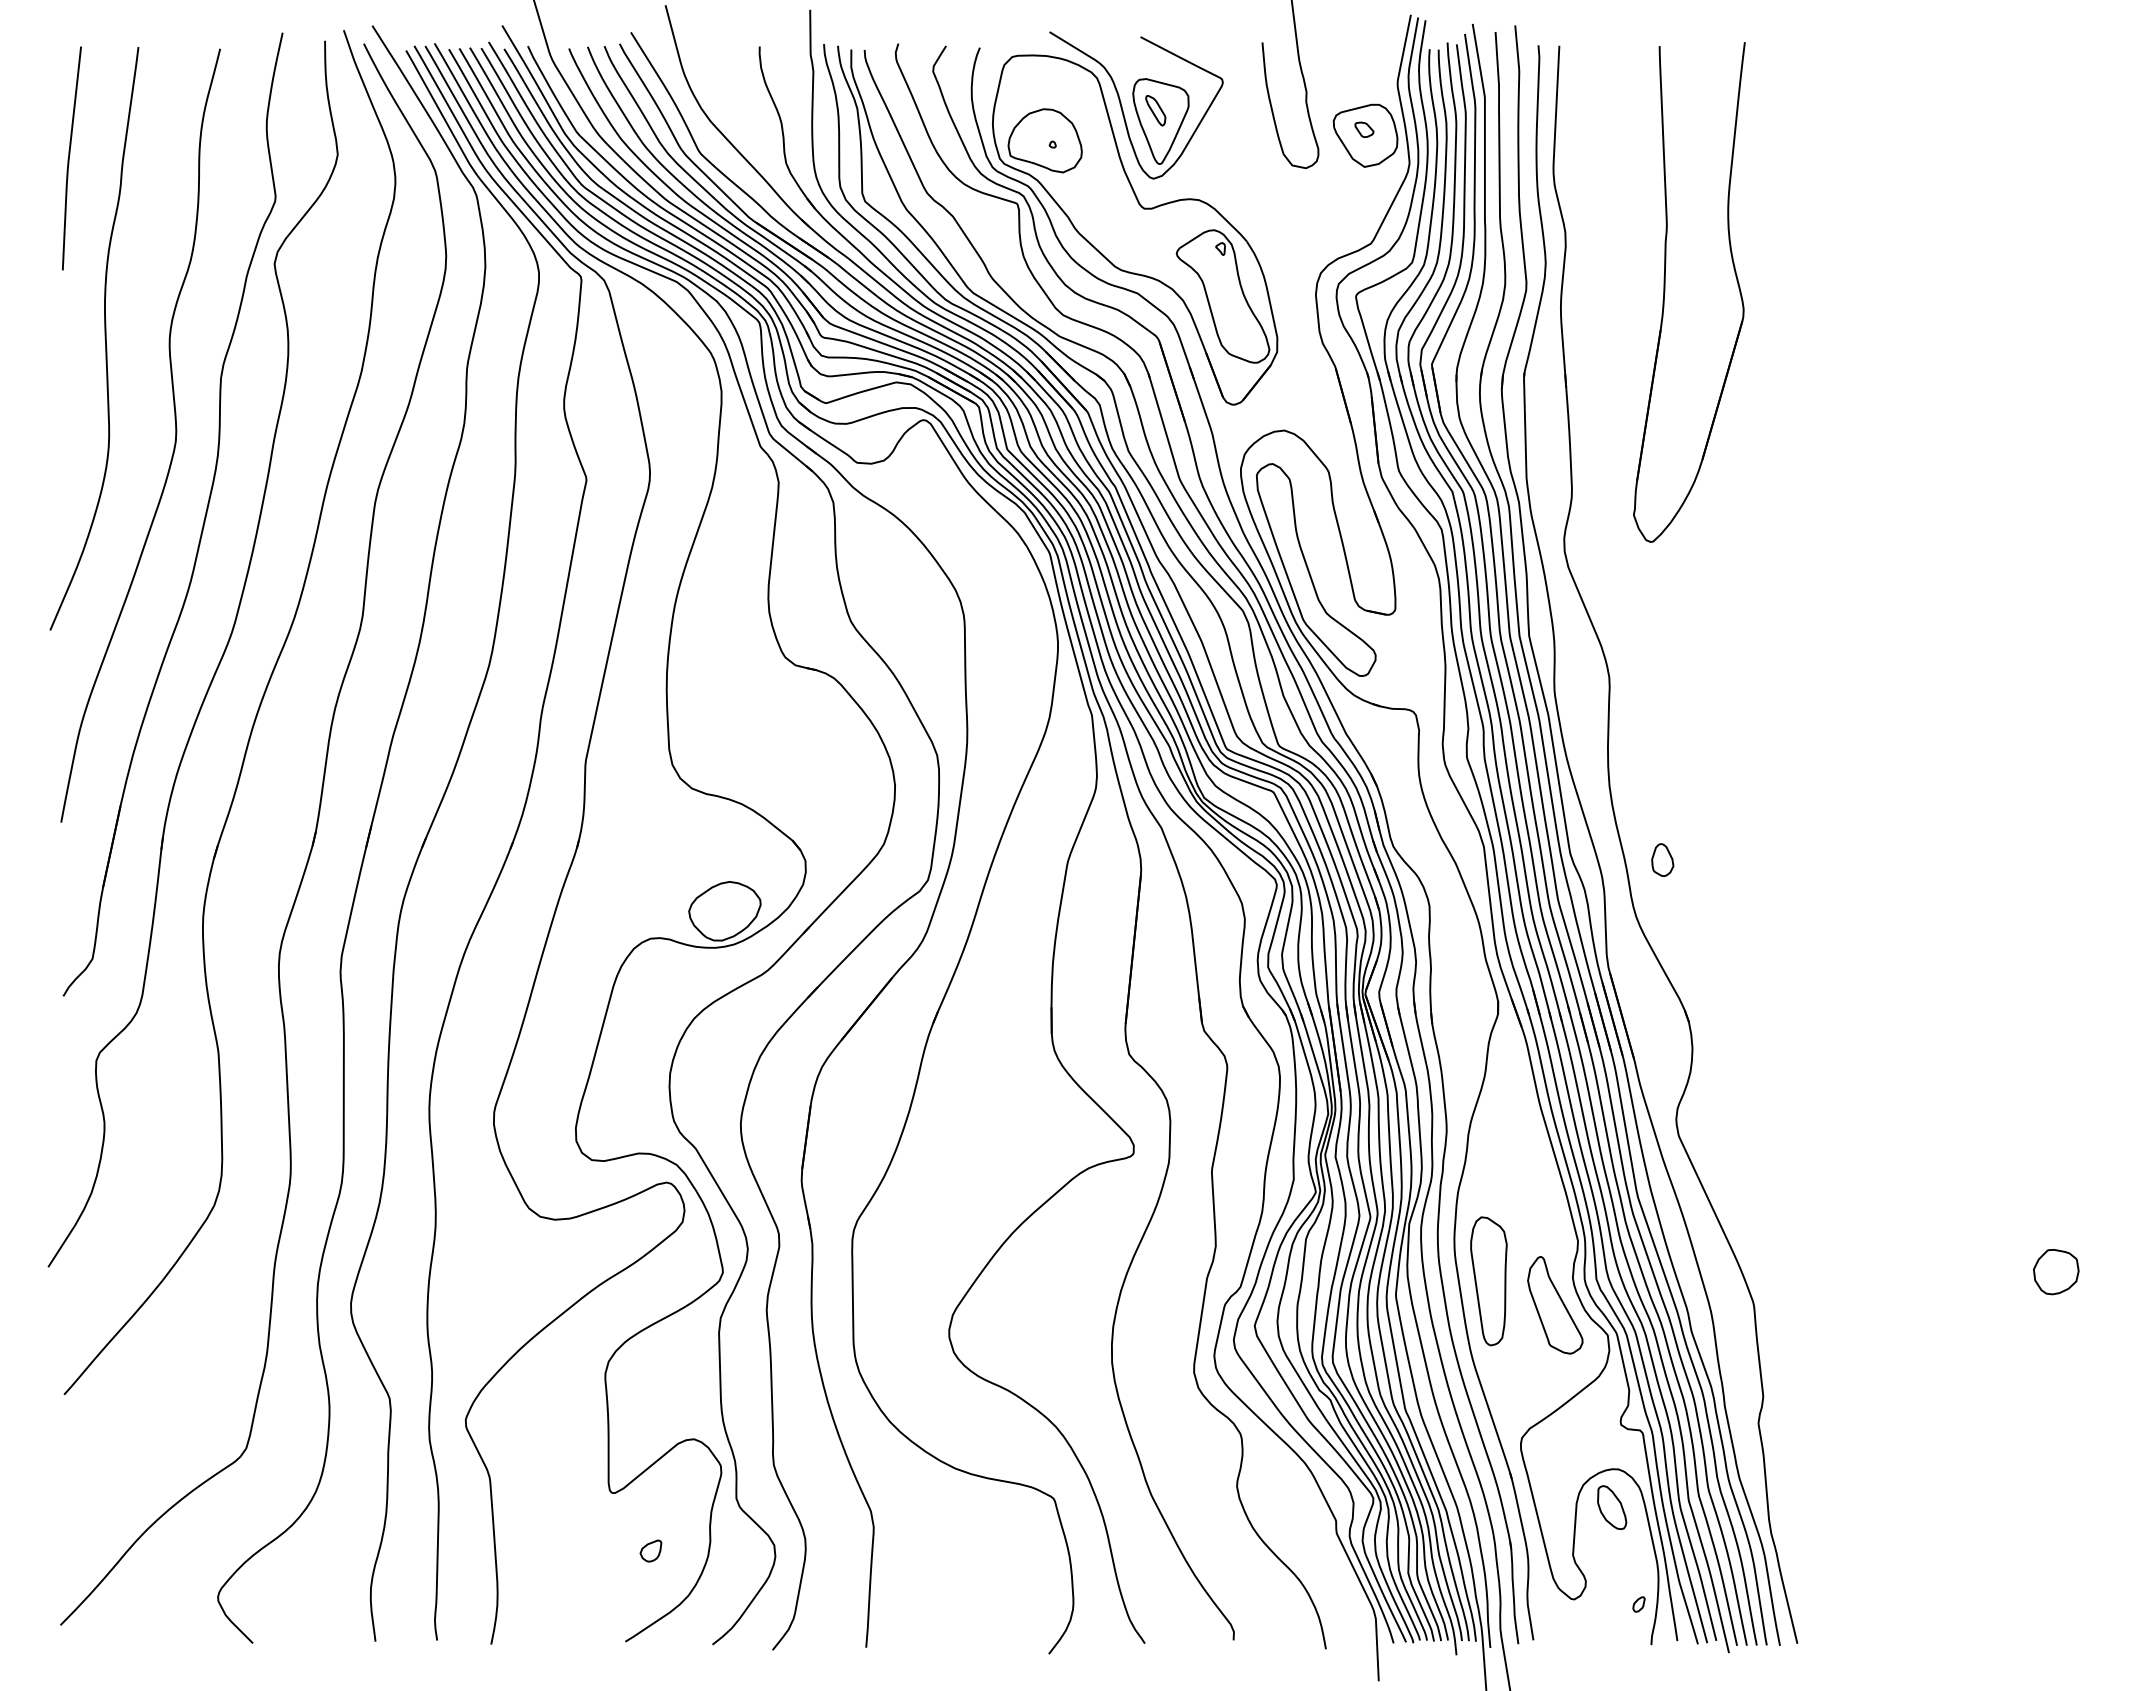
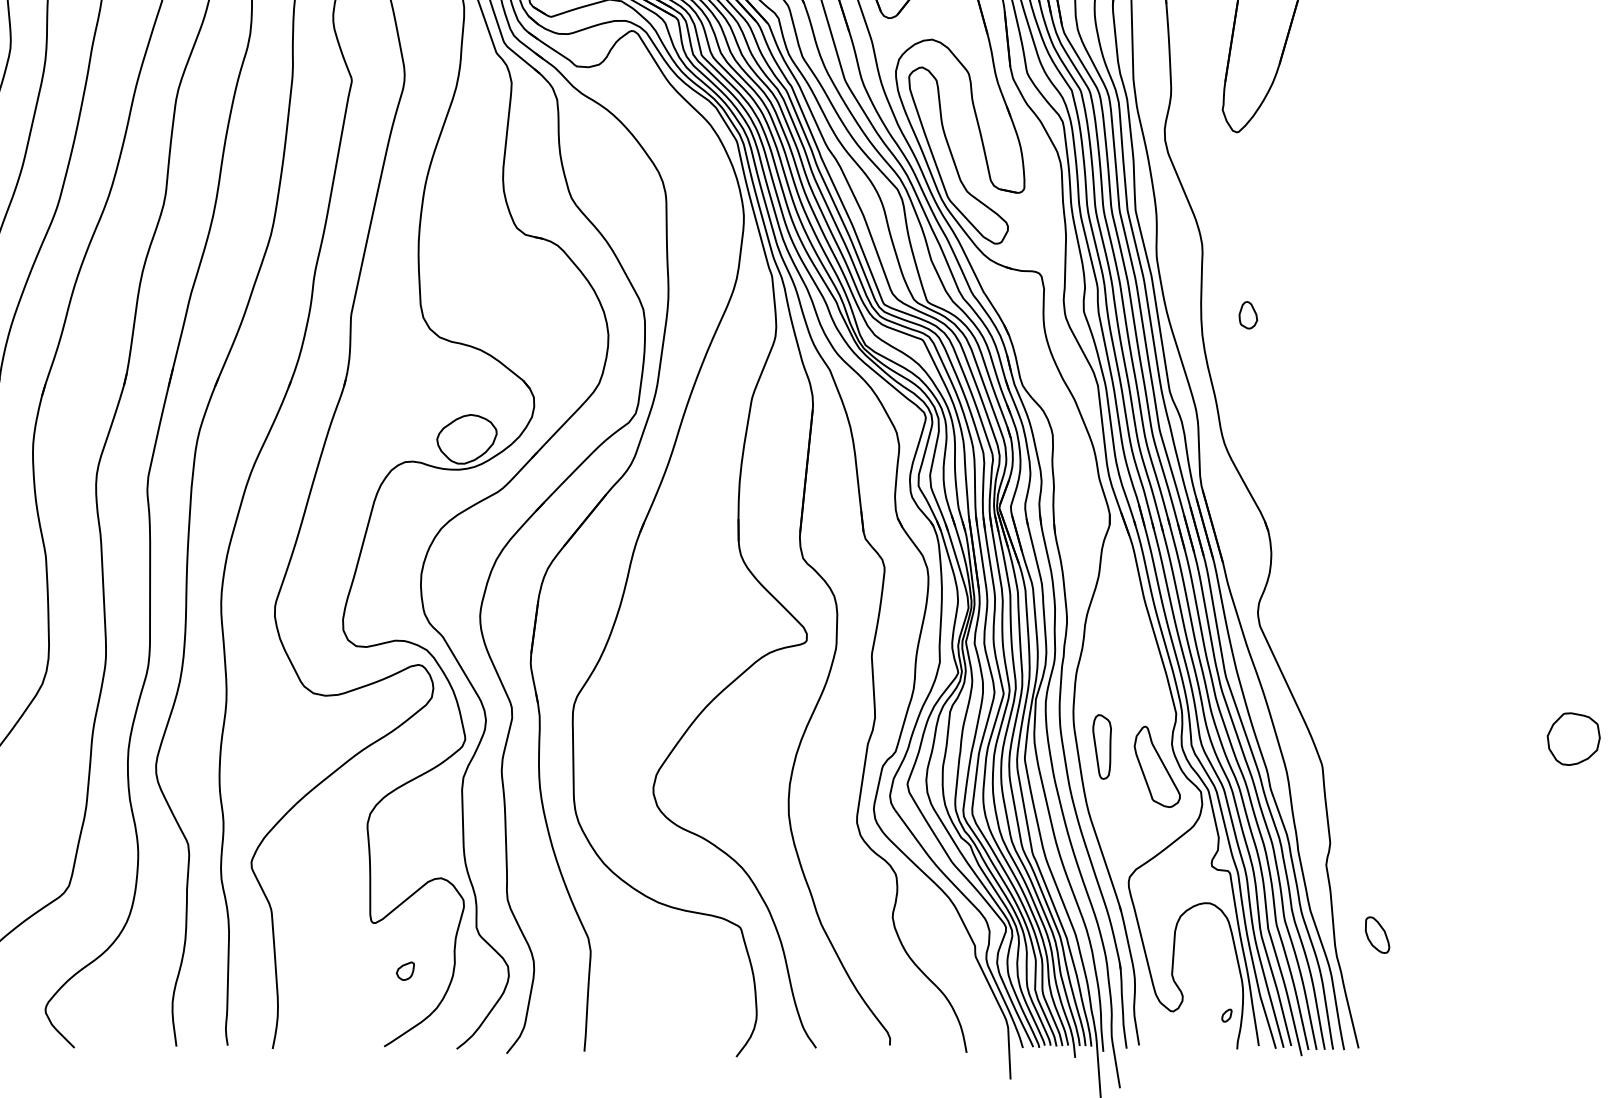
part: (1662, 859) -> (1248, 314), moved
part: (2056, 1272) -> (1574, 739), size x1.4
part: (1488, 1281) -> (1101, 747), size x0.6
part: (1612, 1507) -> (1377, 935), moved

